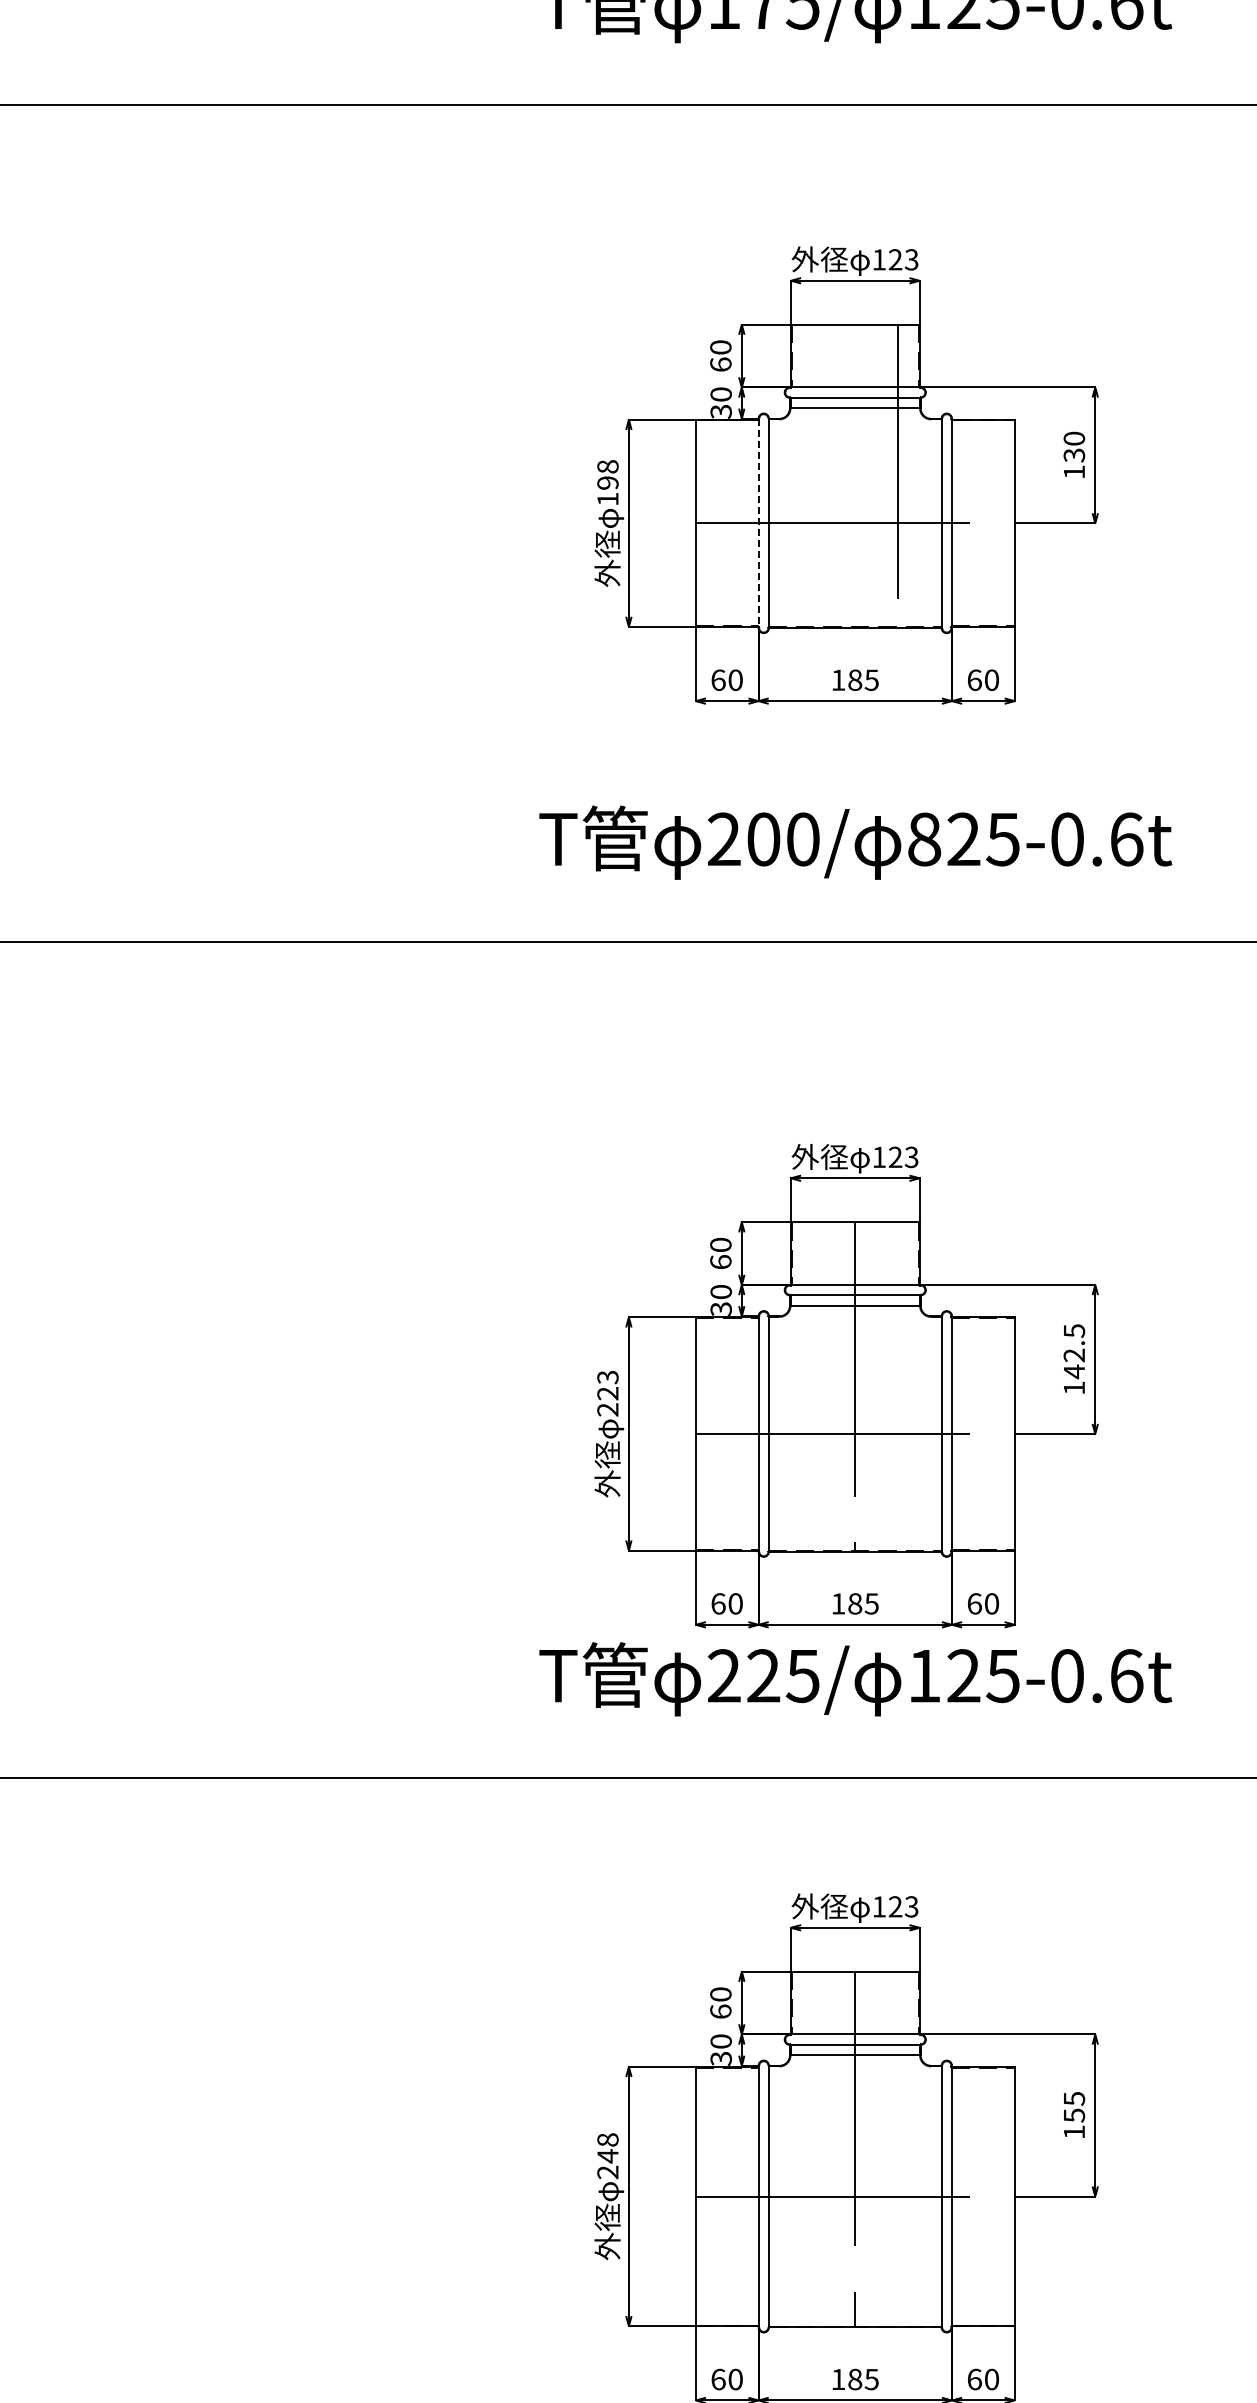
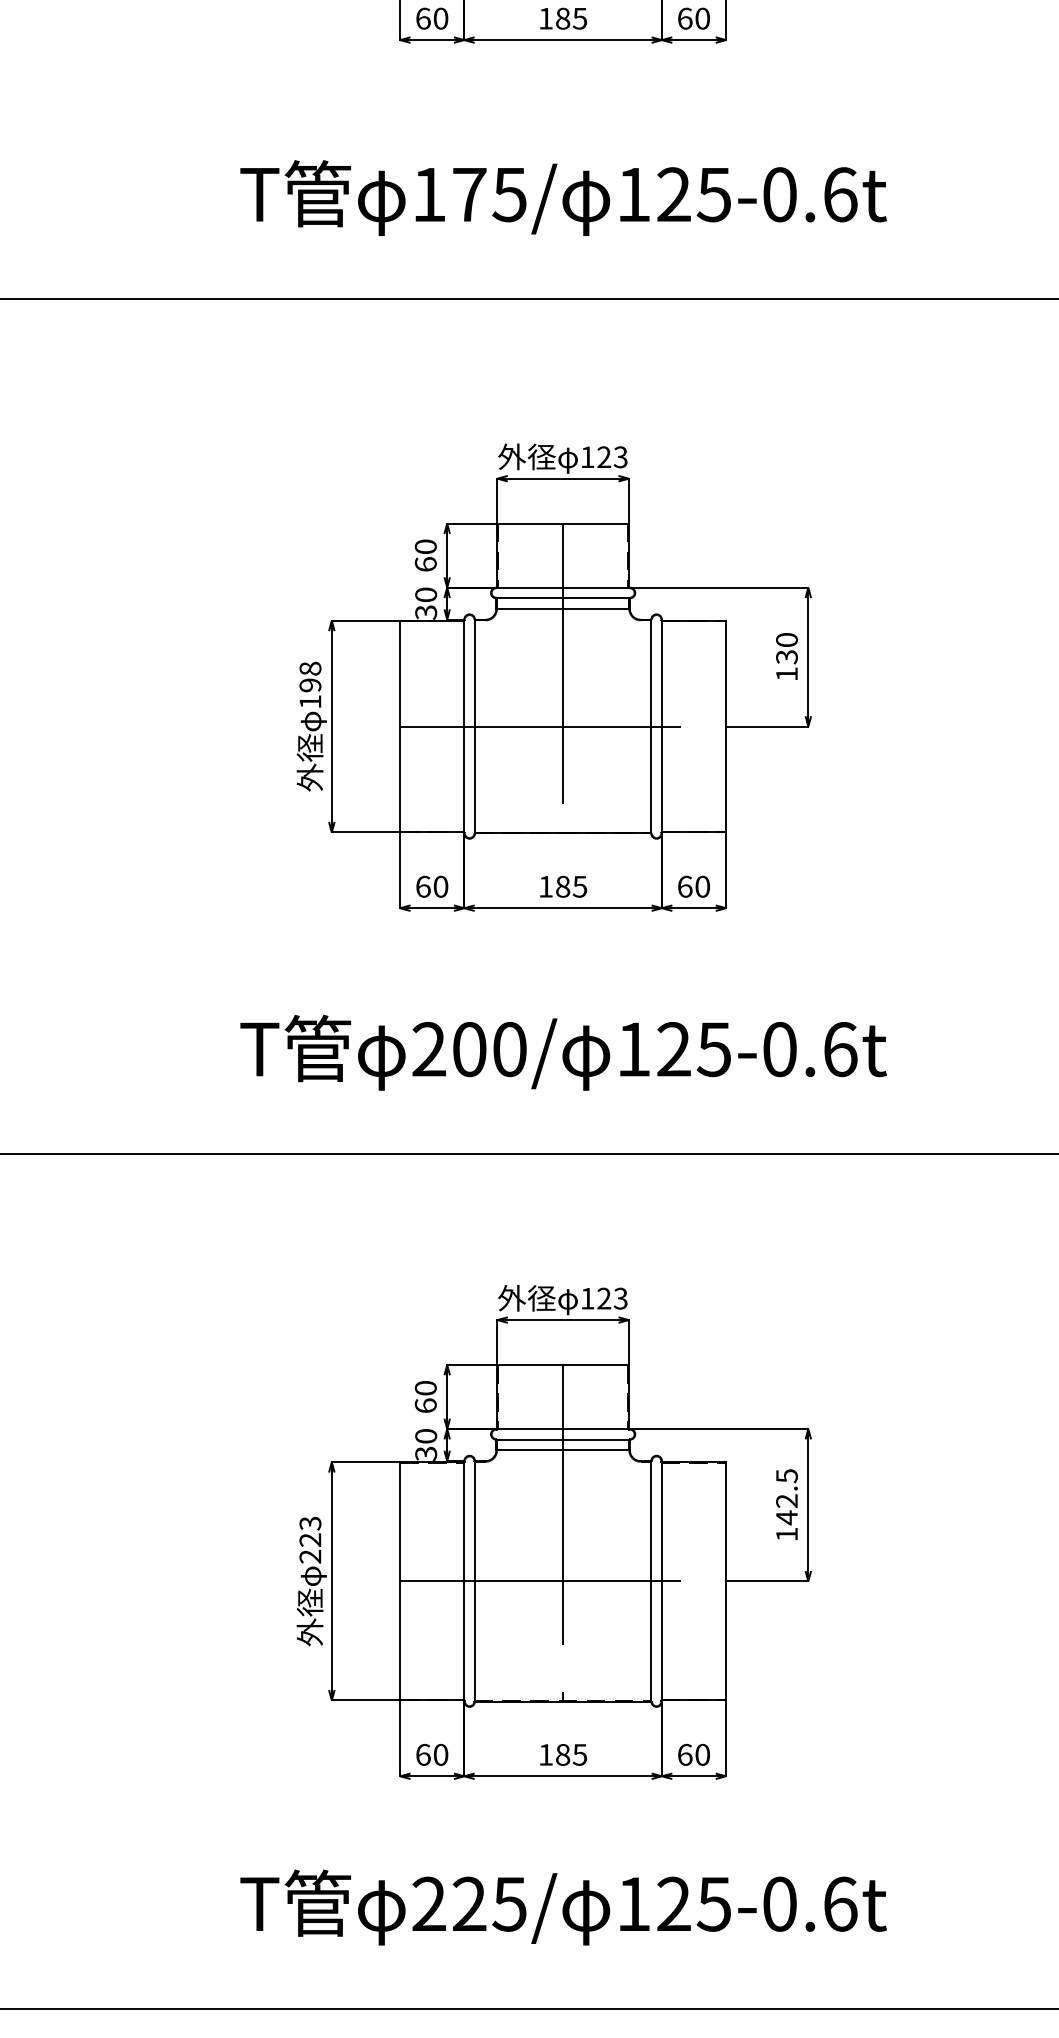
line: (898, 475) -> (563, 677), moved
line: (758, 523) -> (464, 726), dashed -> solid
text: (924, 839) -> (633, 1049), 825-0.6t -> 125-0.6t
part: (846, 1386) -> (554, 1532), moved

